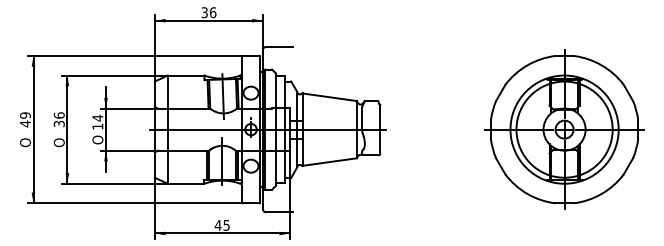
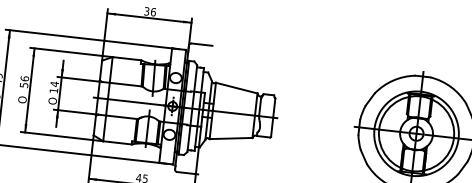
text: (58, 123) -> (23, 84), 36 -> 56

